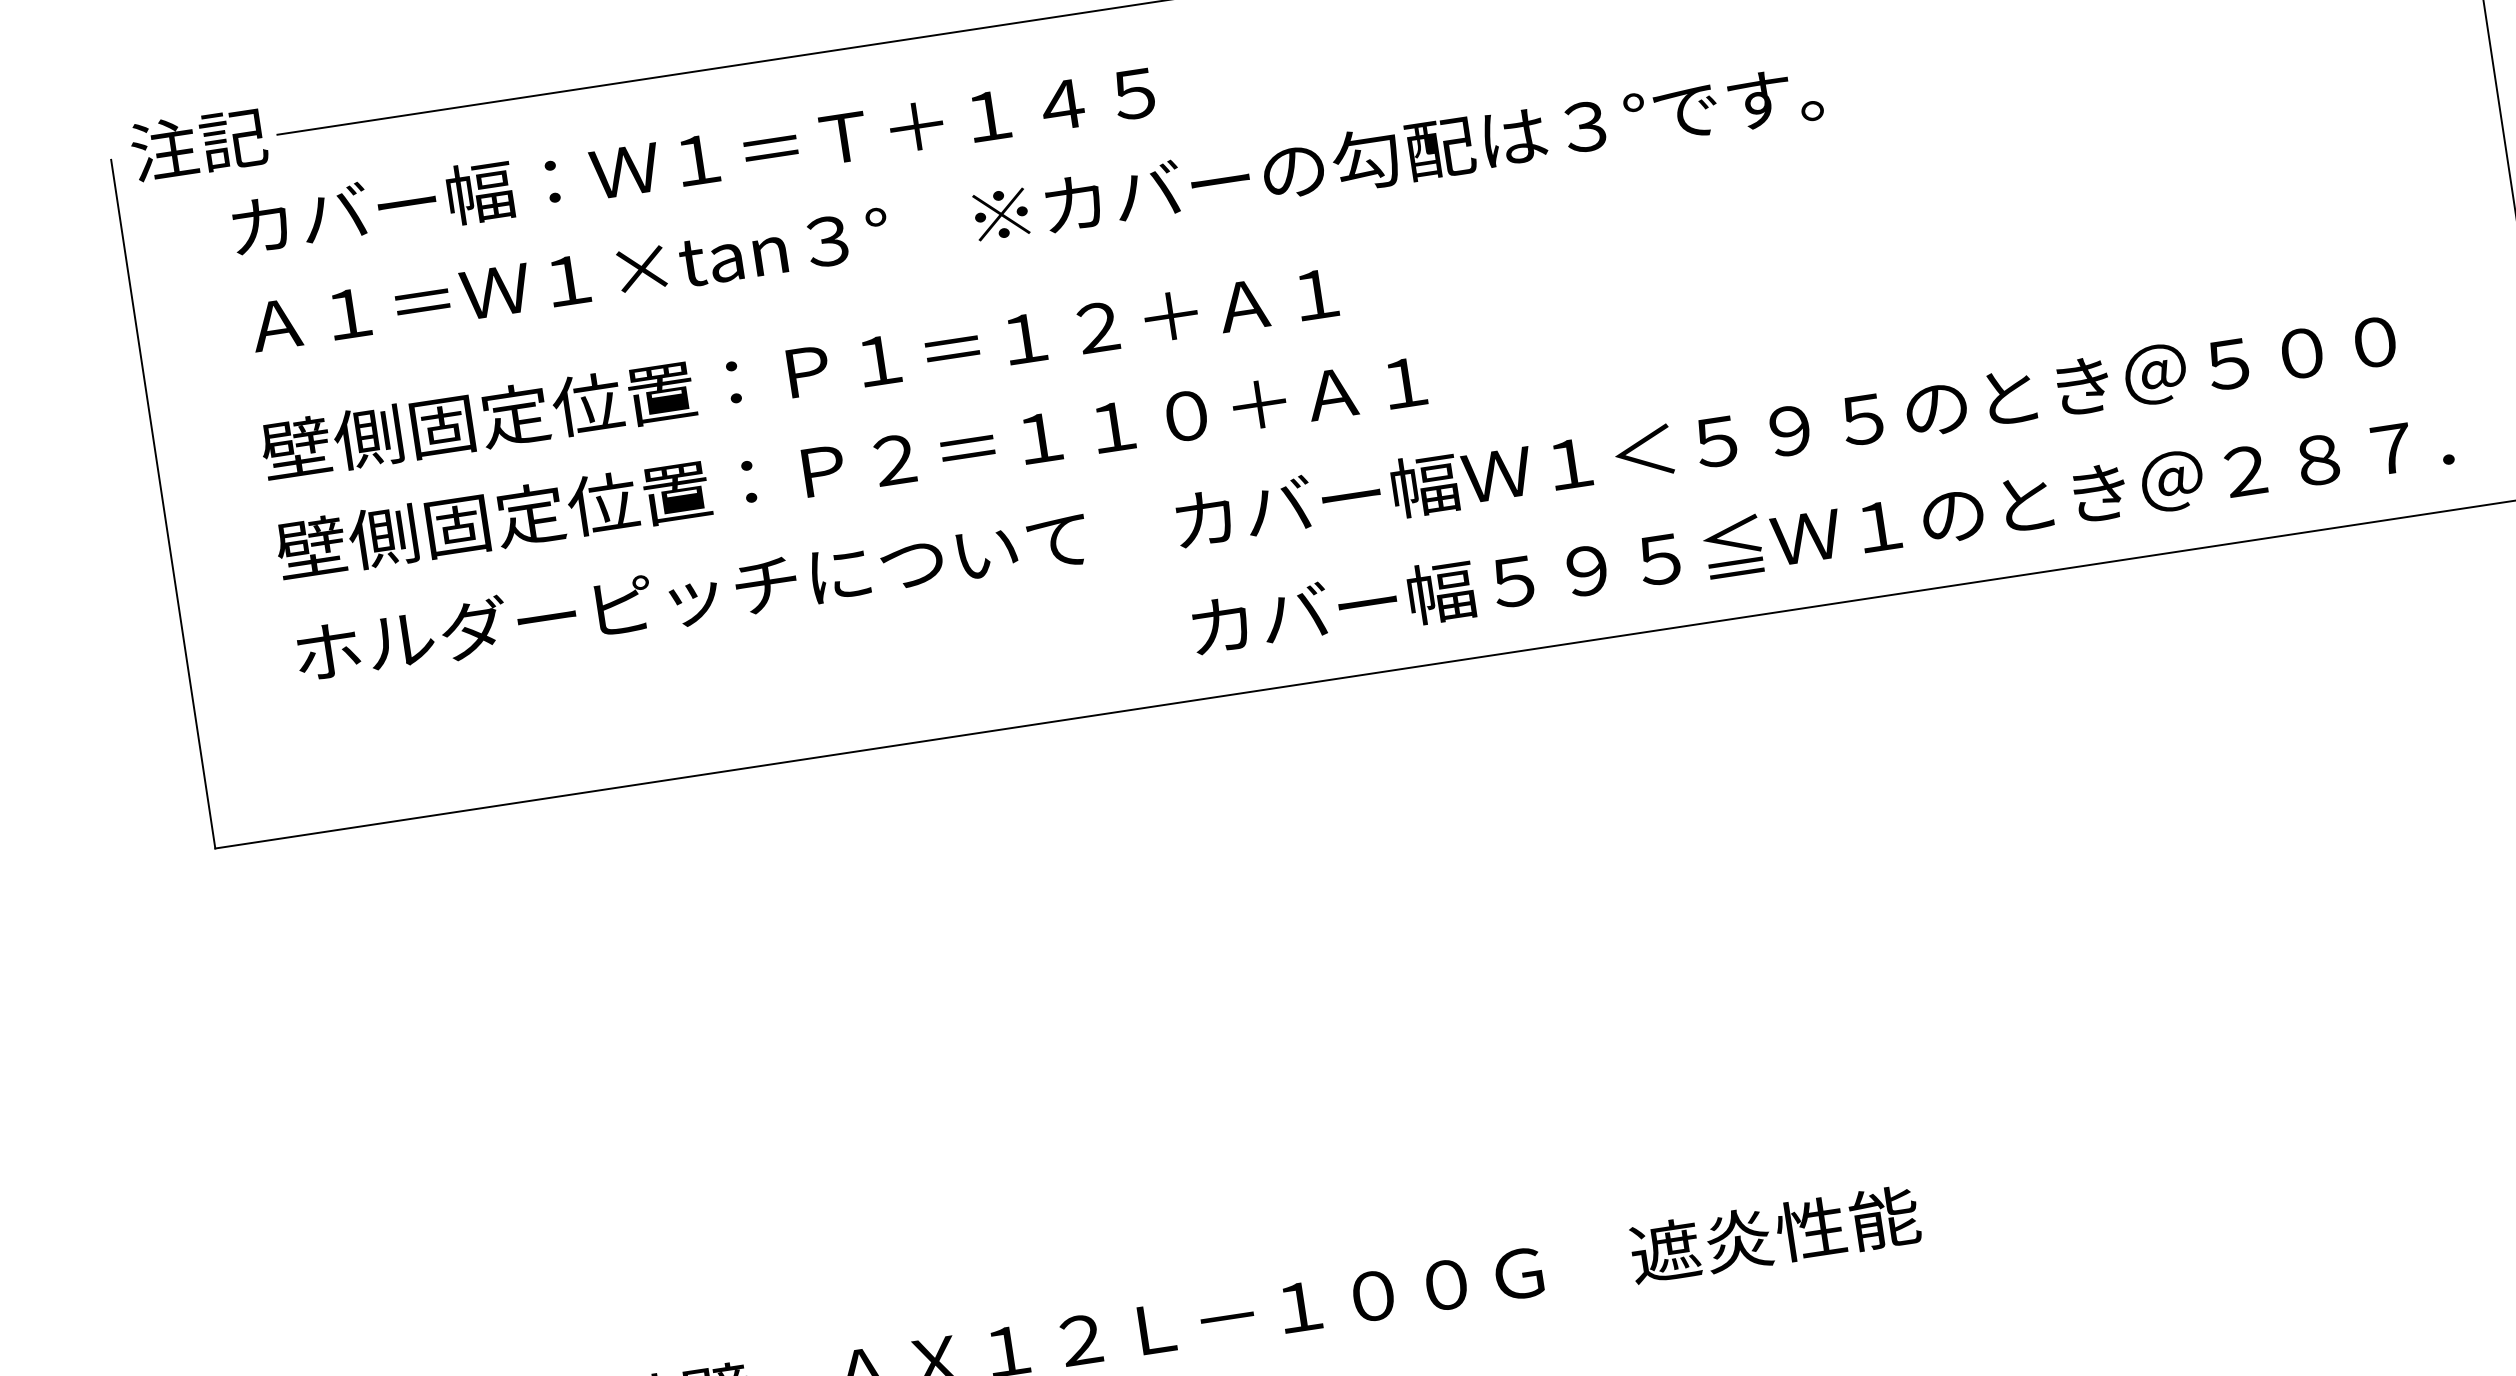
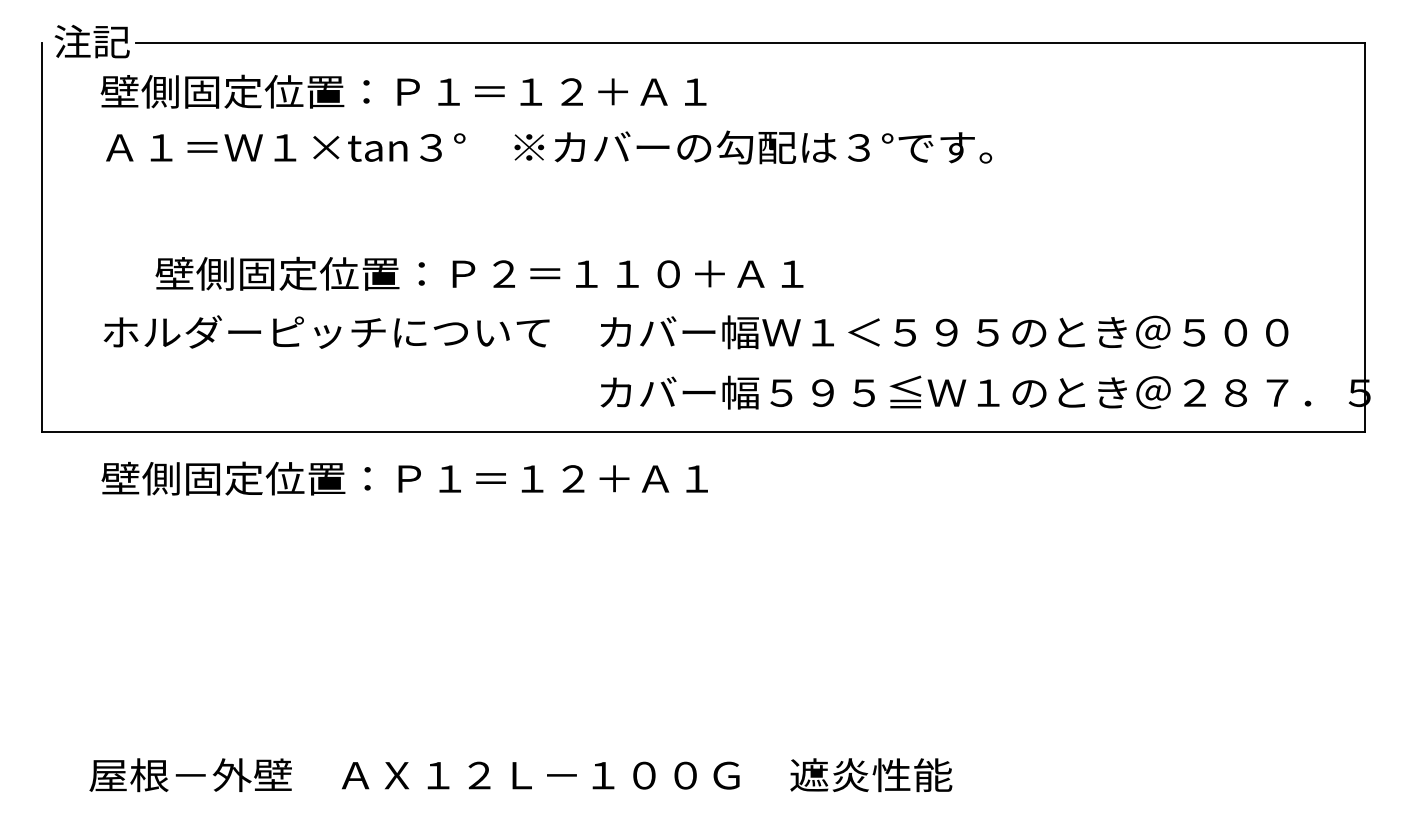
text: (763, 149) -> (403, 91), カバー幅：Ｗ１＝Ｔ＋１４５ -> 壁側固定位置：Ｐ１＝１２＋Ａ１
text: (799, 371) -> (404, 478), moved
text: (851, 465) -> (479, 273), moved

